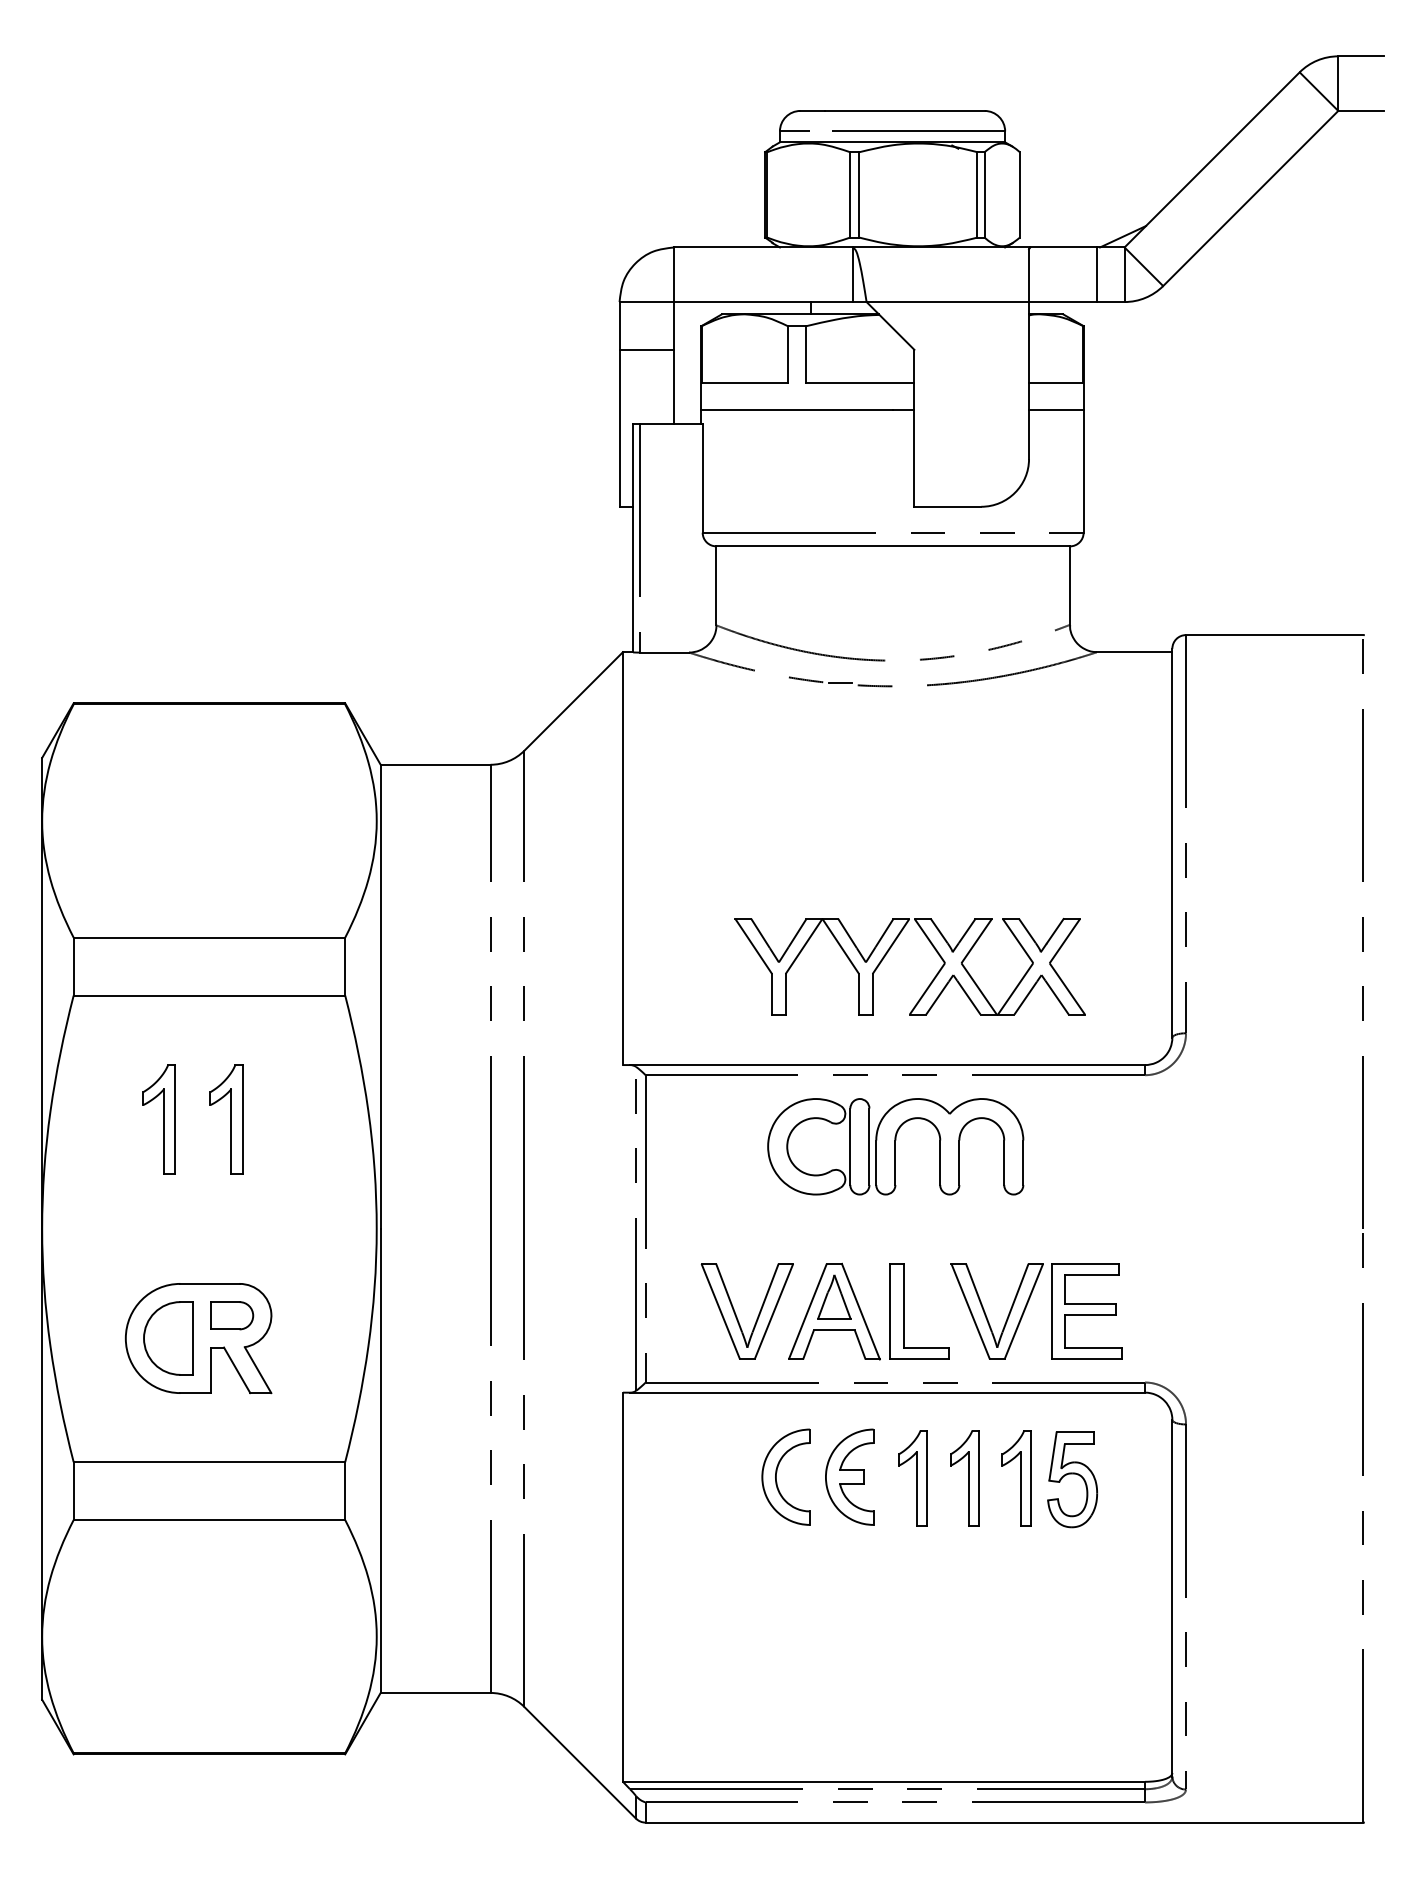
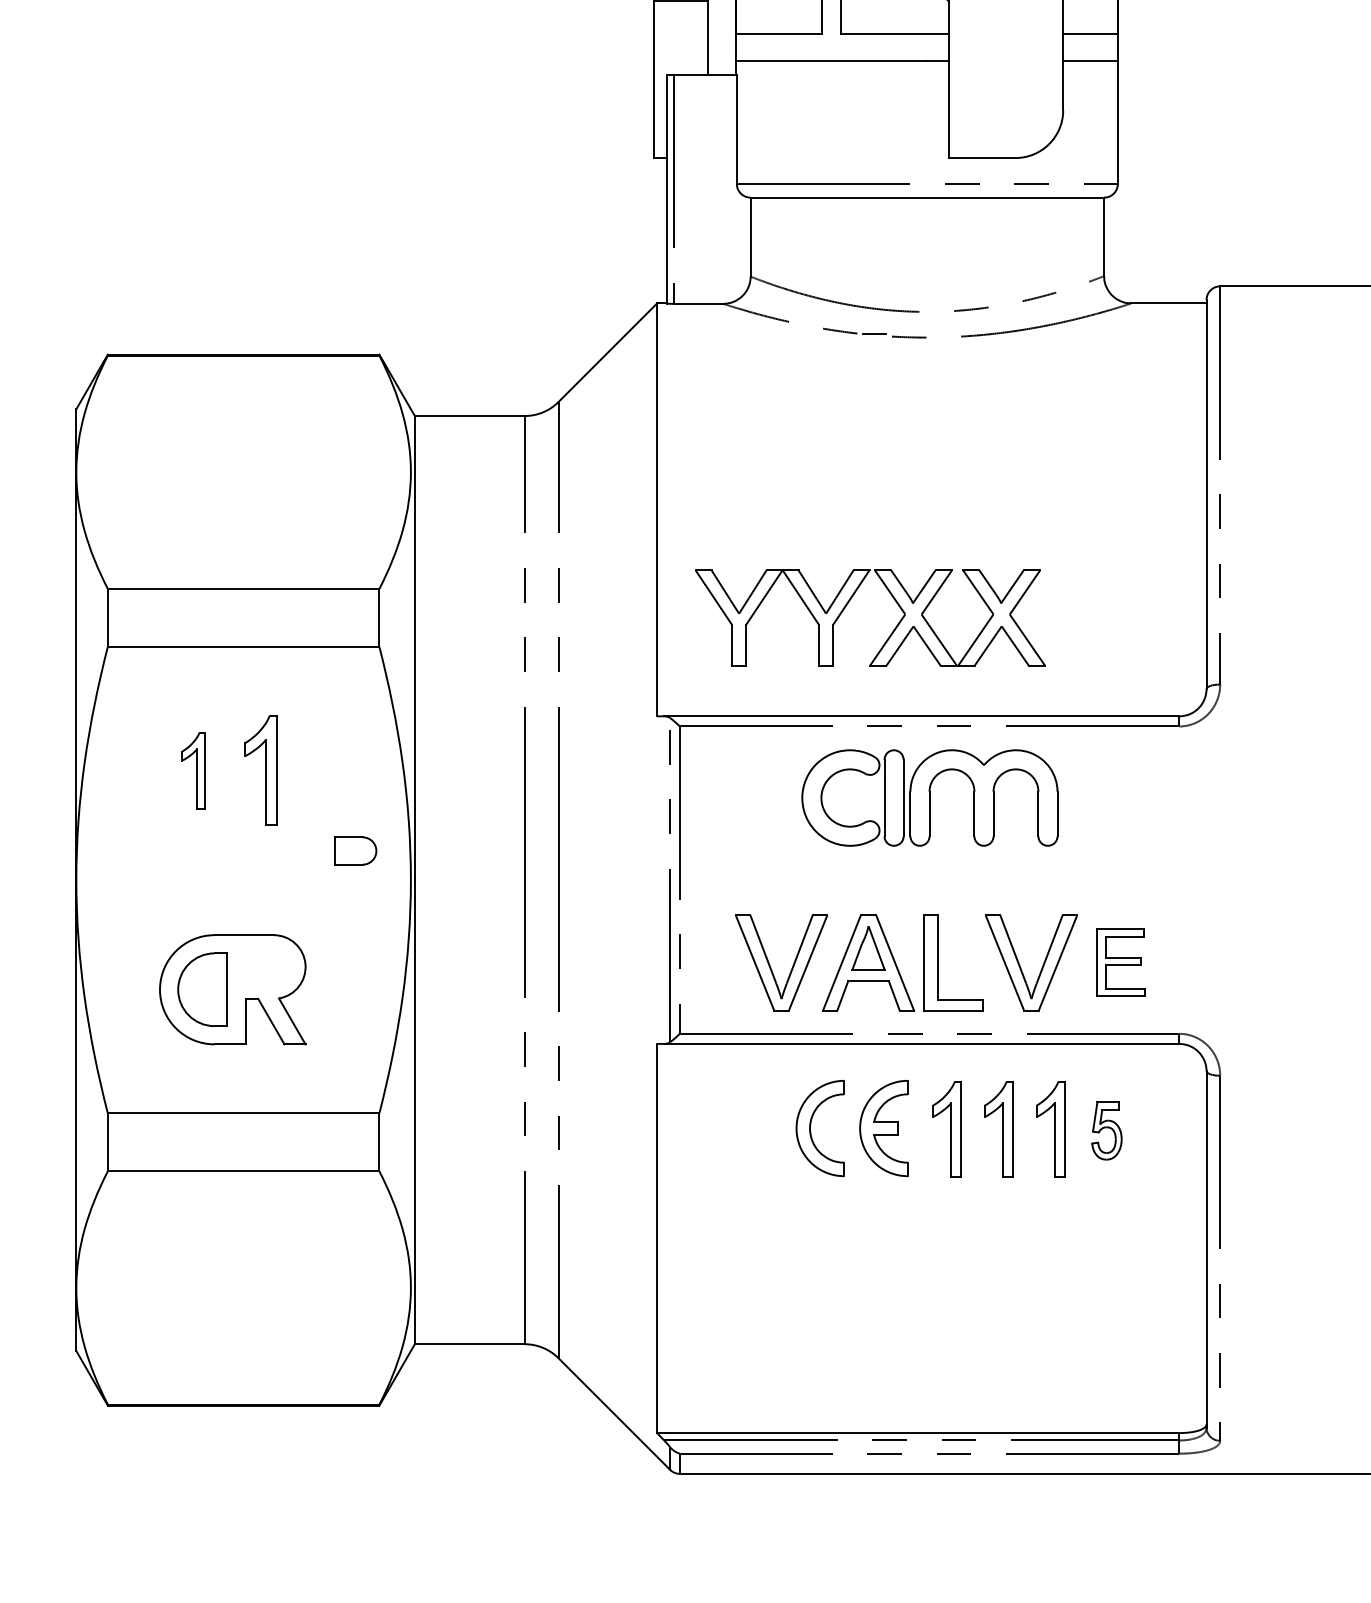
part: (888, 952) -> (848, 603), moved
part: (158, 1119) -> (192, 770), size x0.7
part: (1086, 1311) -> (1120, 962), size x0.7
part: (232, 1315) -> (355, 850), moved
part: (1072, 1479) -> (1106, 1130), size x0.6

